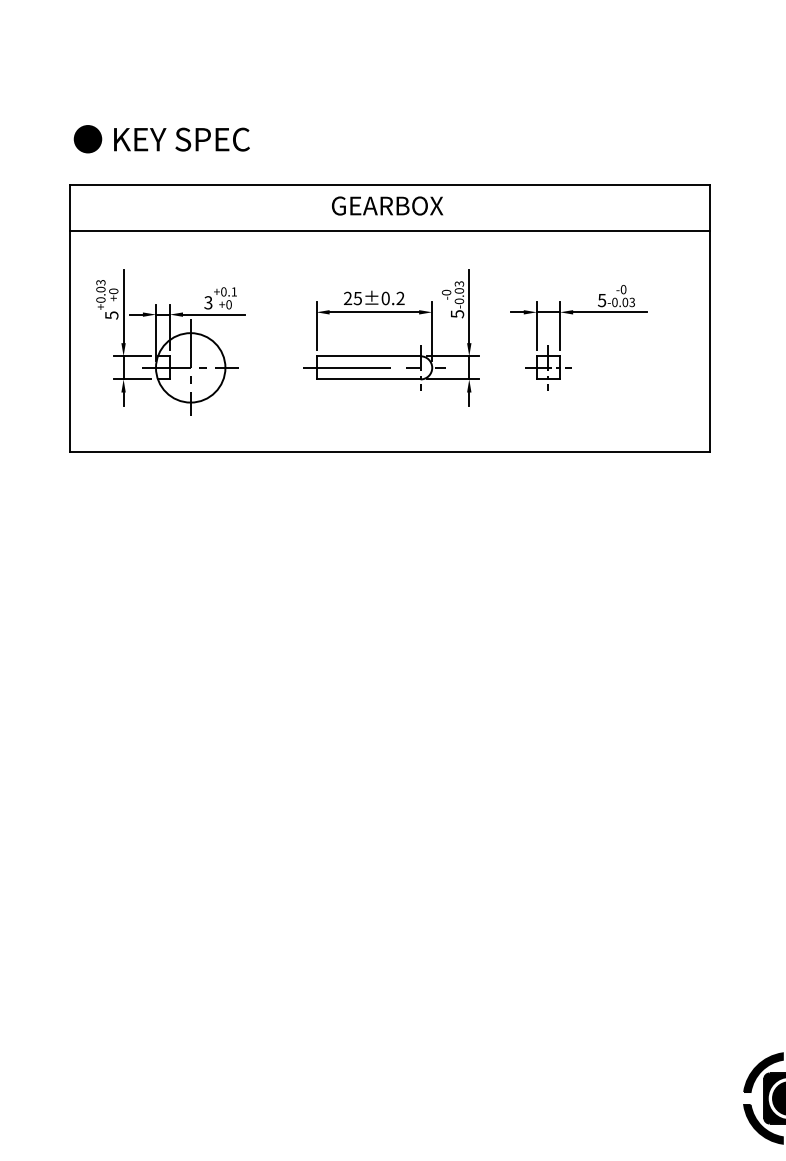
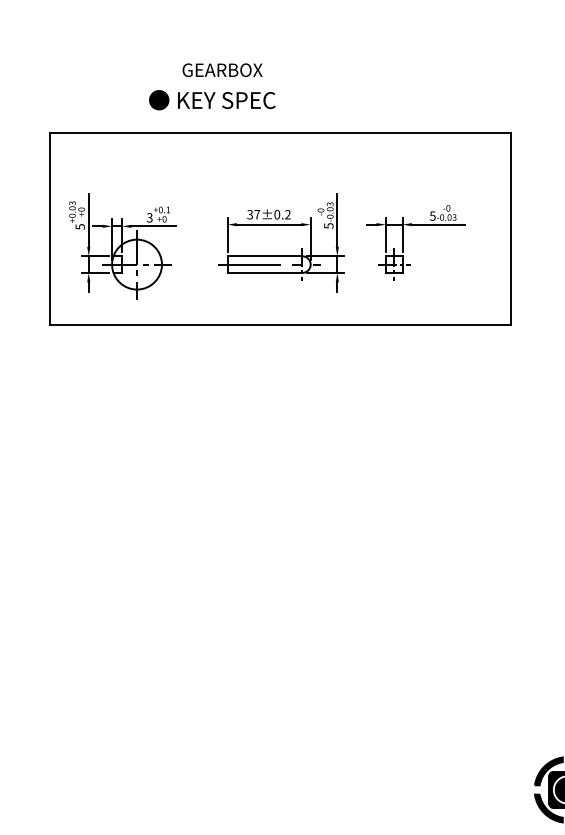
text: (162, 139) -> (212, 100), moved
text: (387, 206) -> (222, 70), moved
line: (388, 231) -> (279, 166), removed
text: (352, 298) -> (253, 214), 25 -> 37

